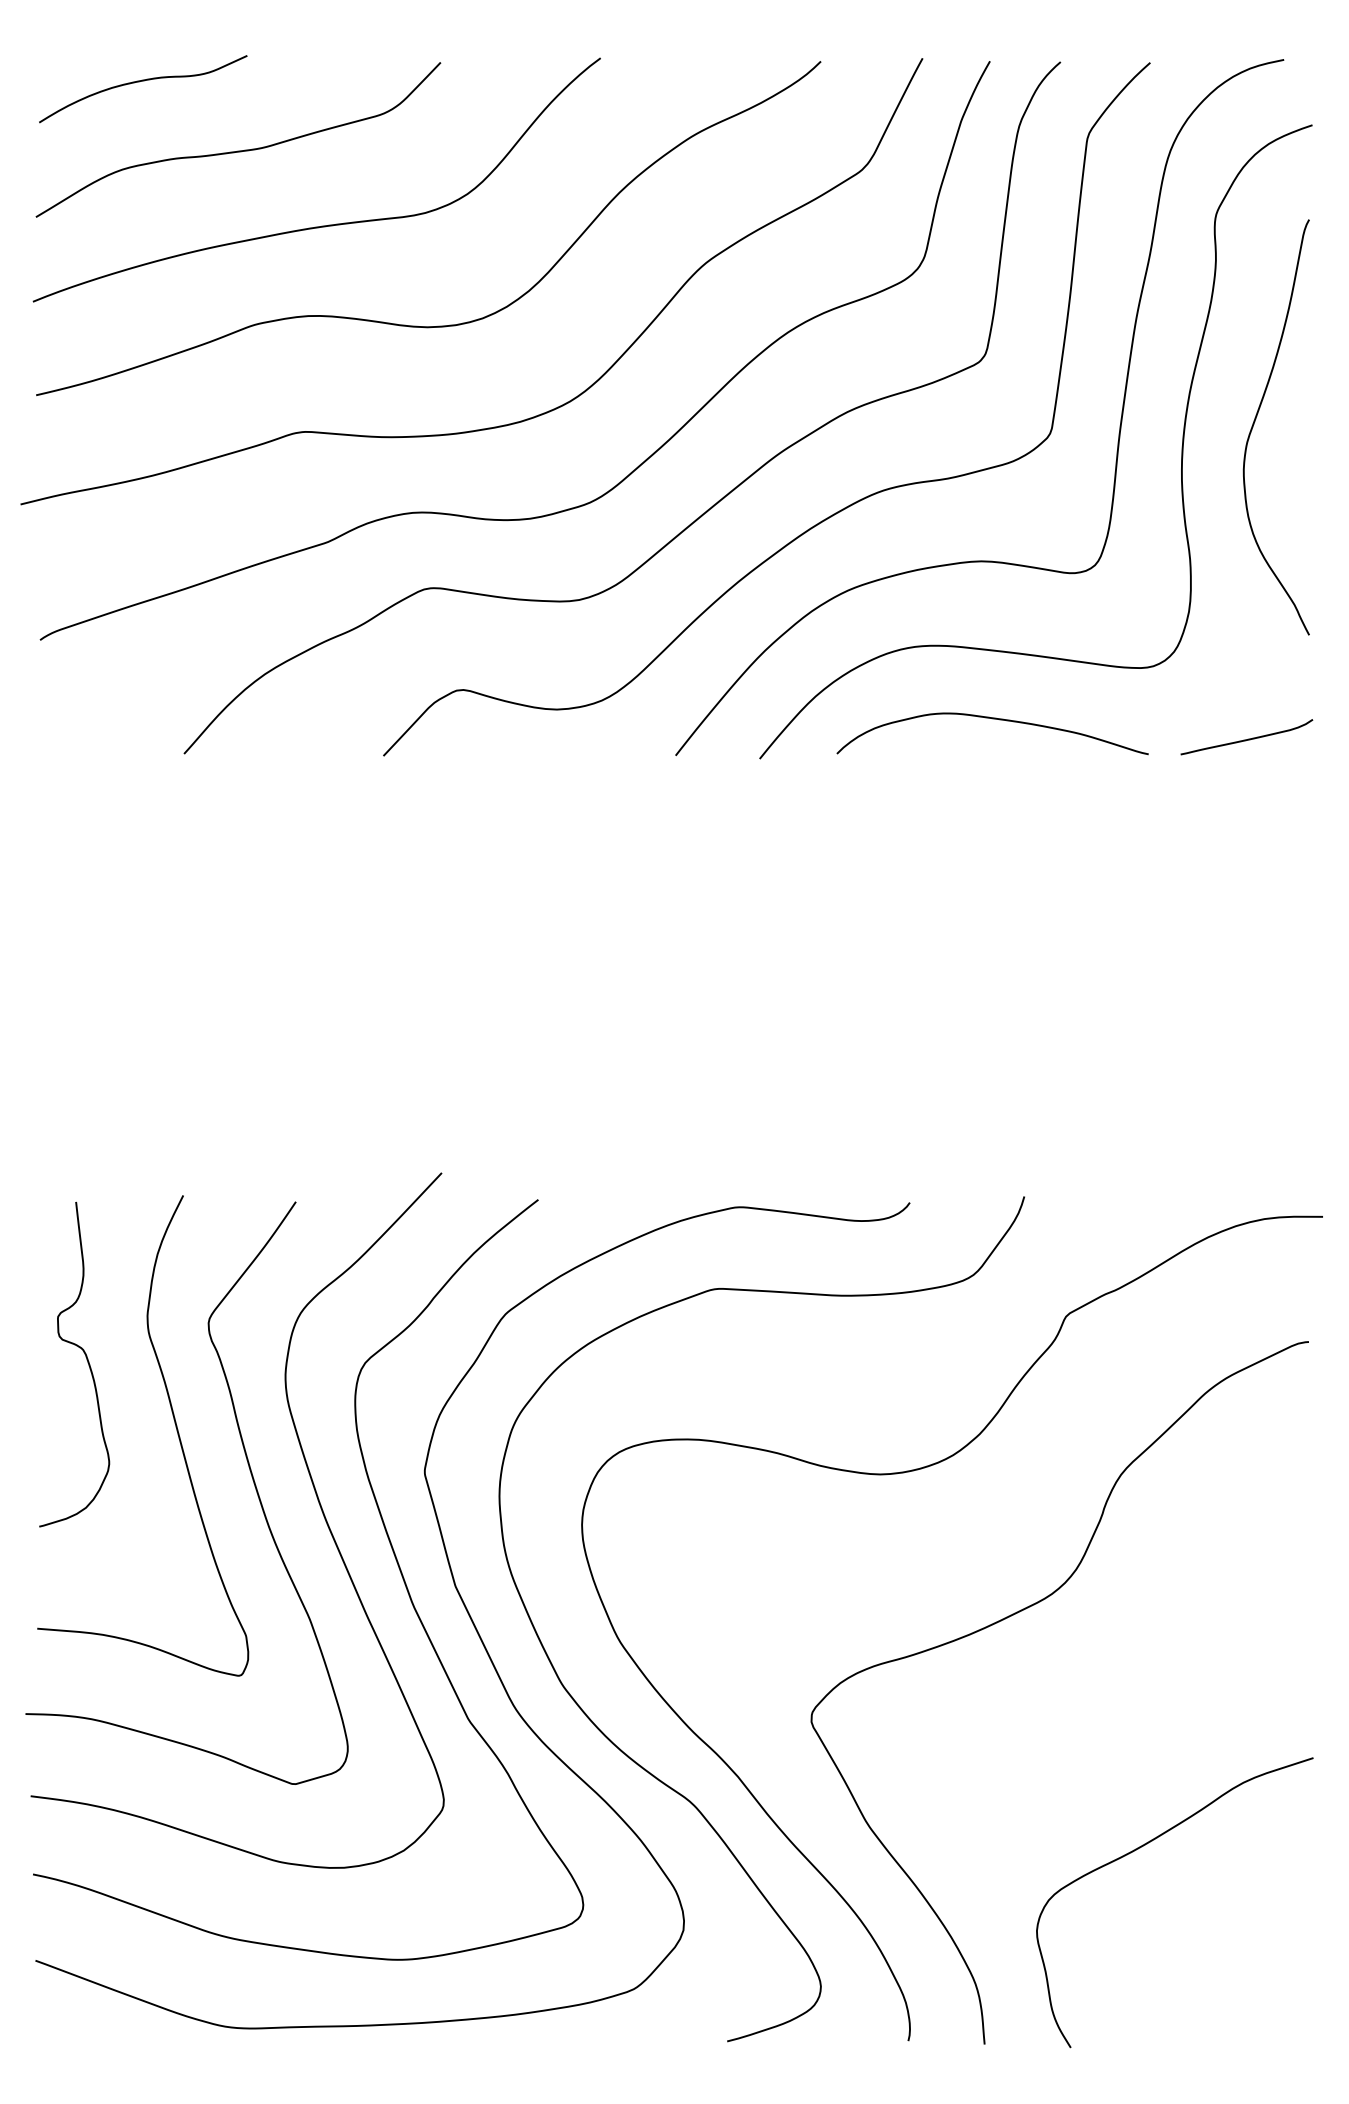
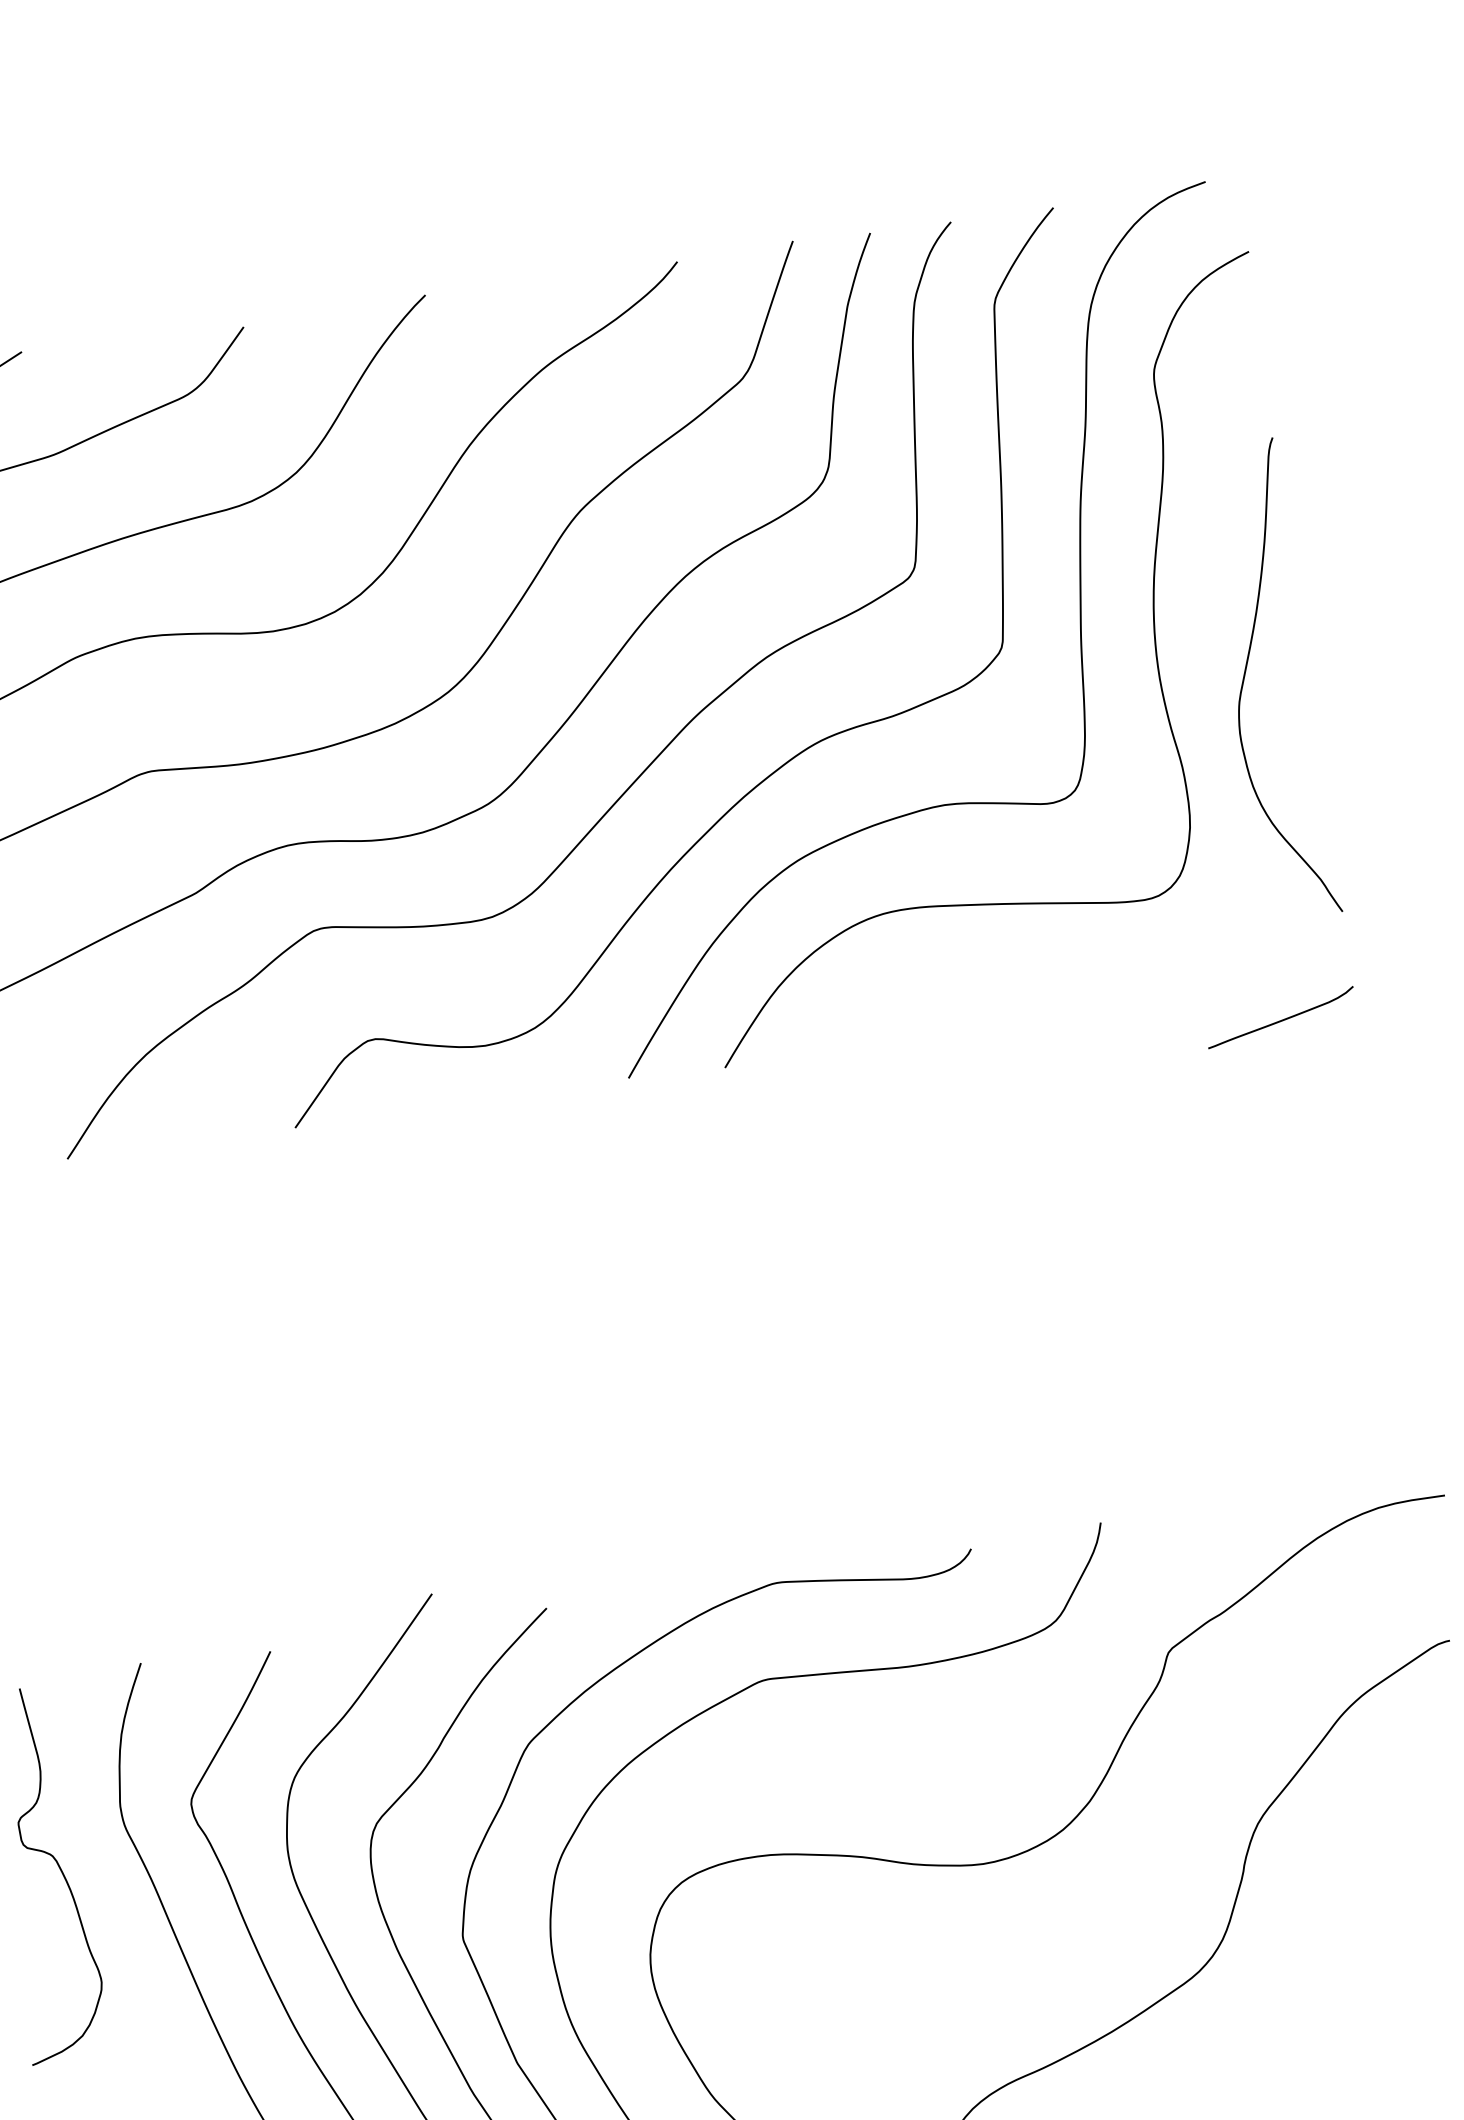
curve: (1256, 419) -> (1246, 674), moved
curve: (992, 719) -> (984, 983), removed
curve: (1246, 739) -> (1280, 1020), moved

